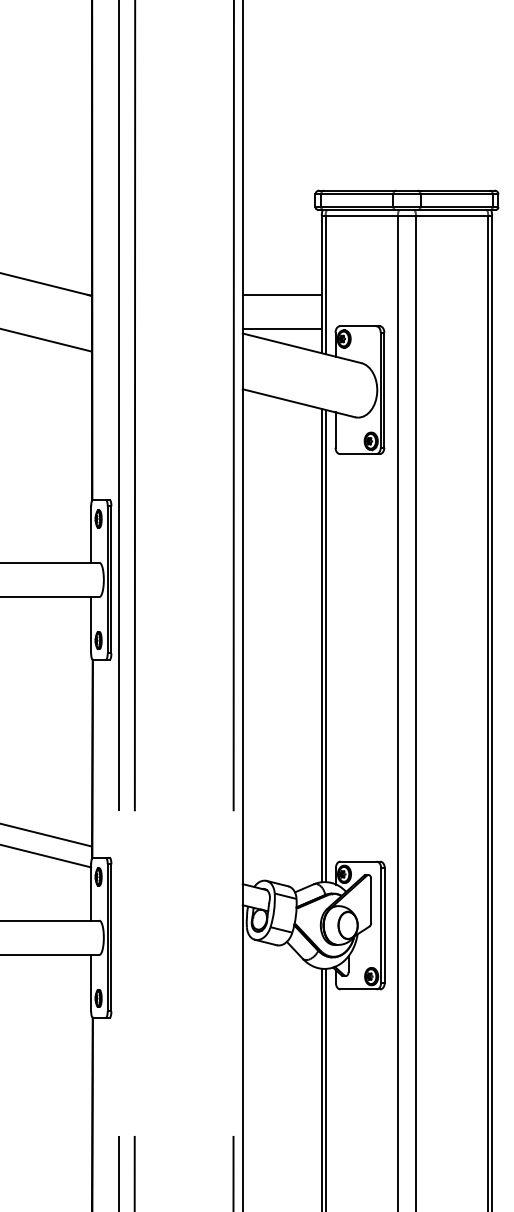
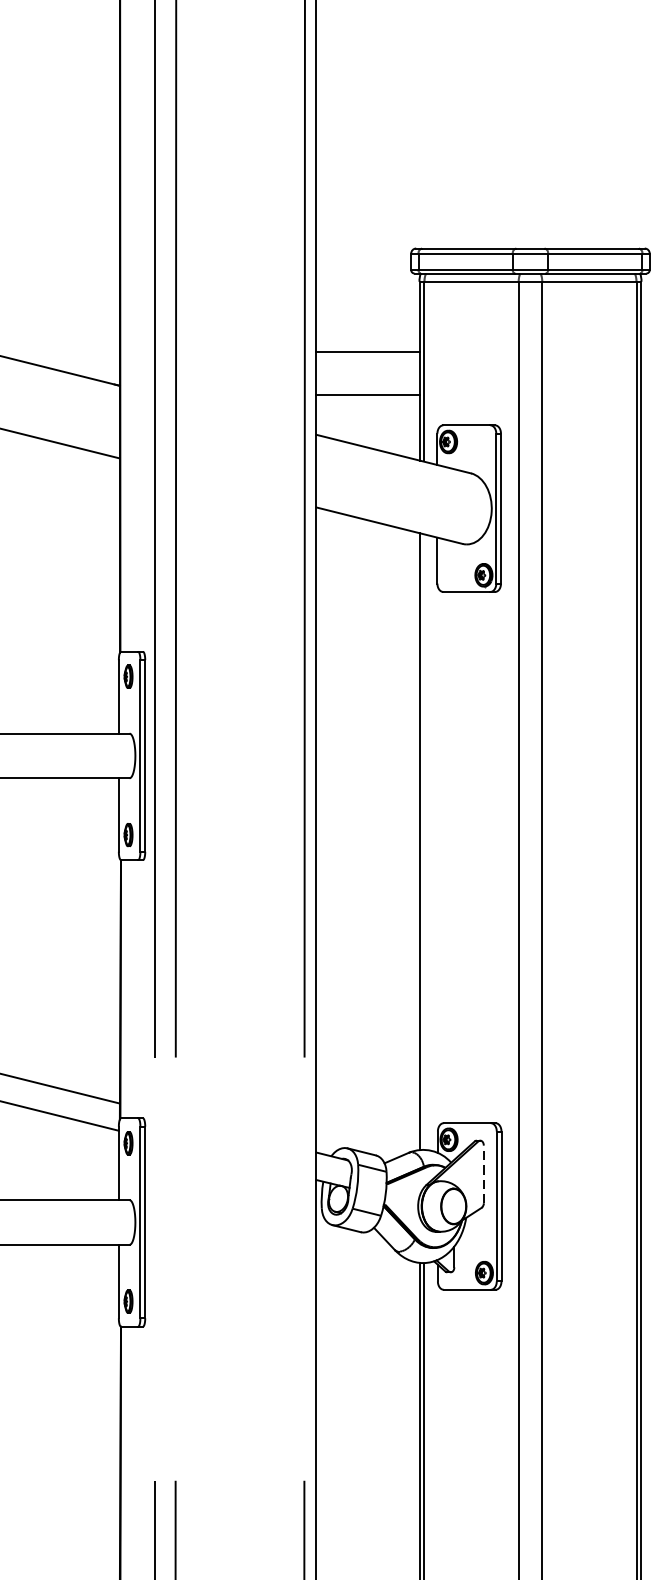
line: (281, 294) -> (366, 351), moved
line: (281, 329) -> (366, 395), moved
line: (325, 645) -> (424, 841), removed
line: (371, 900) -> (484, 1173), solid -> dashed

